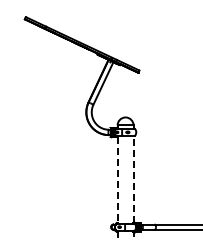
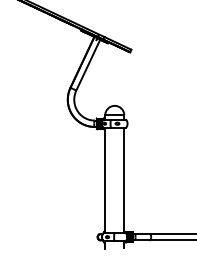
line: (133, 178) -> (124, 178), dashed -> solid
line: (117, 180) -> (105, 181), dashed -> solid

